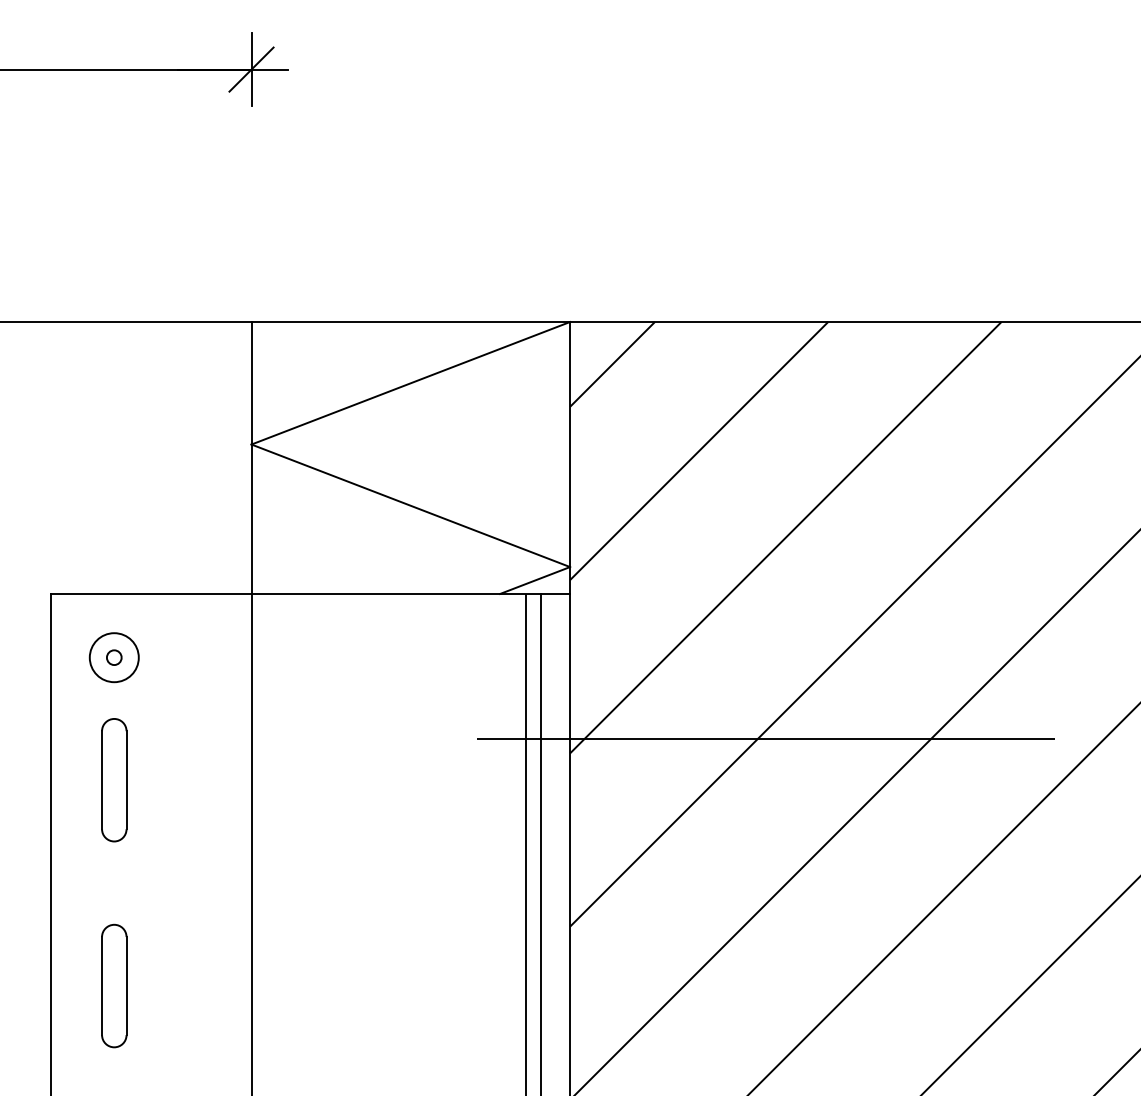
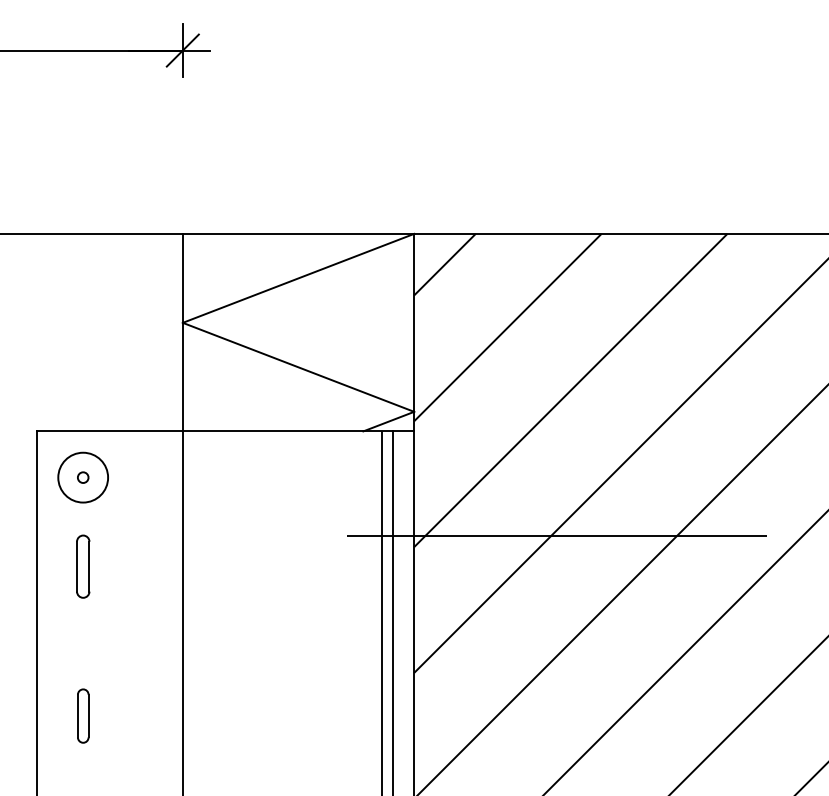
circle: (113, 657) -> (82, 477), size x1.4
part: (114, 780) -> (83, 566), size x0.7
part: (114, 985) -> (83, 715), size x0.6

